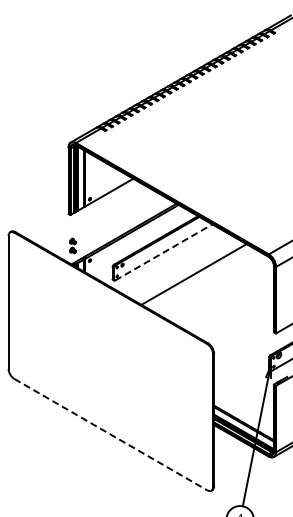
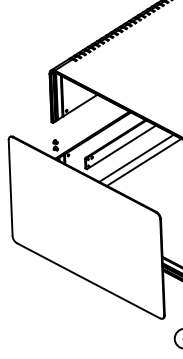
line: (164, 252) -> (122, 147), dashed -> solid
line: (183, 268) -> (136, 158), added
line: (111, 434) -> (89, 280), dashed -> solid

